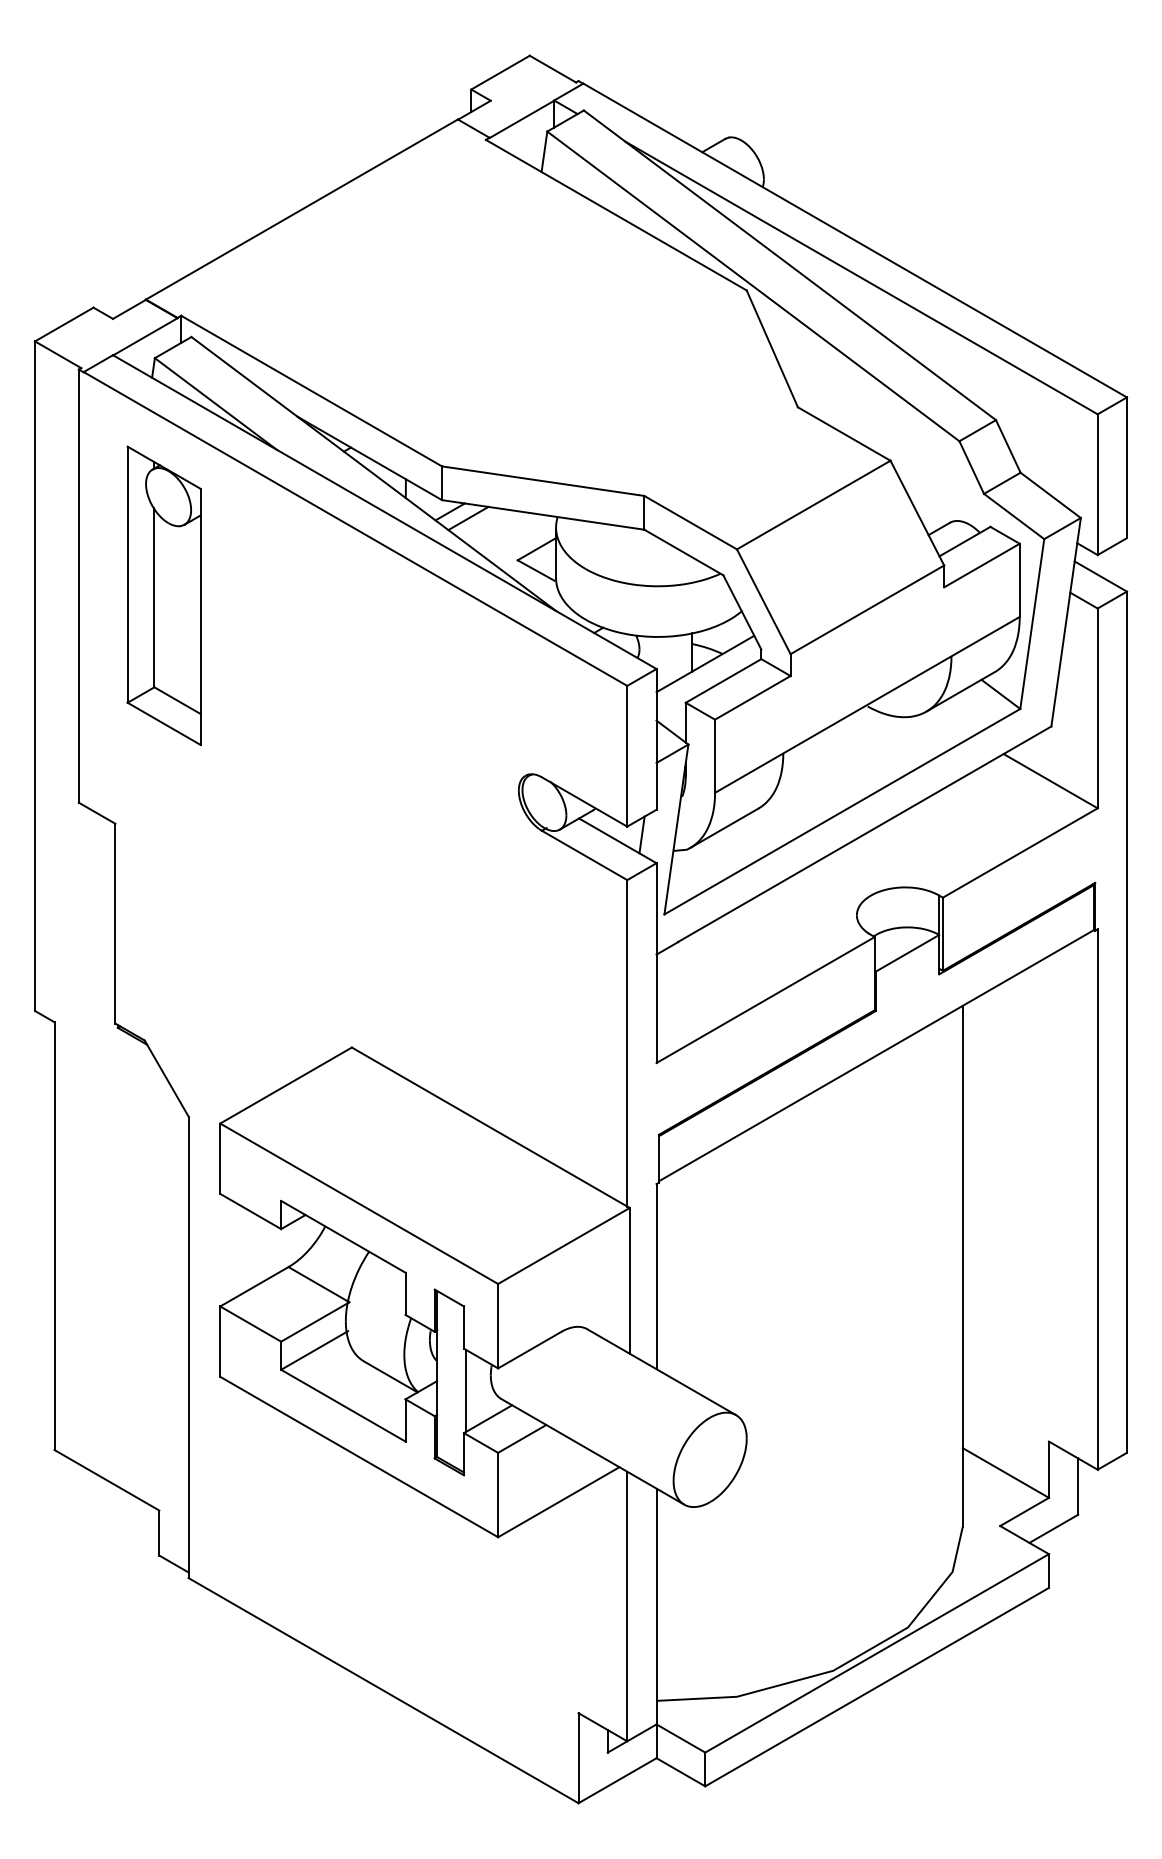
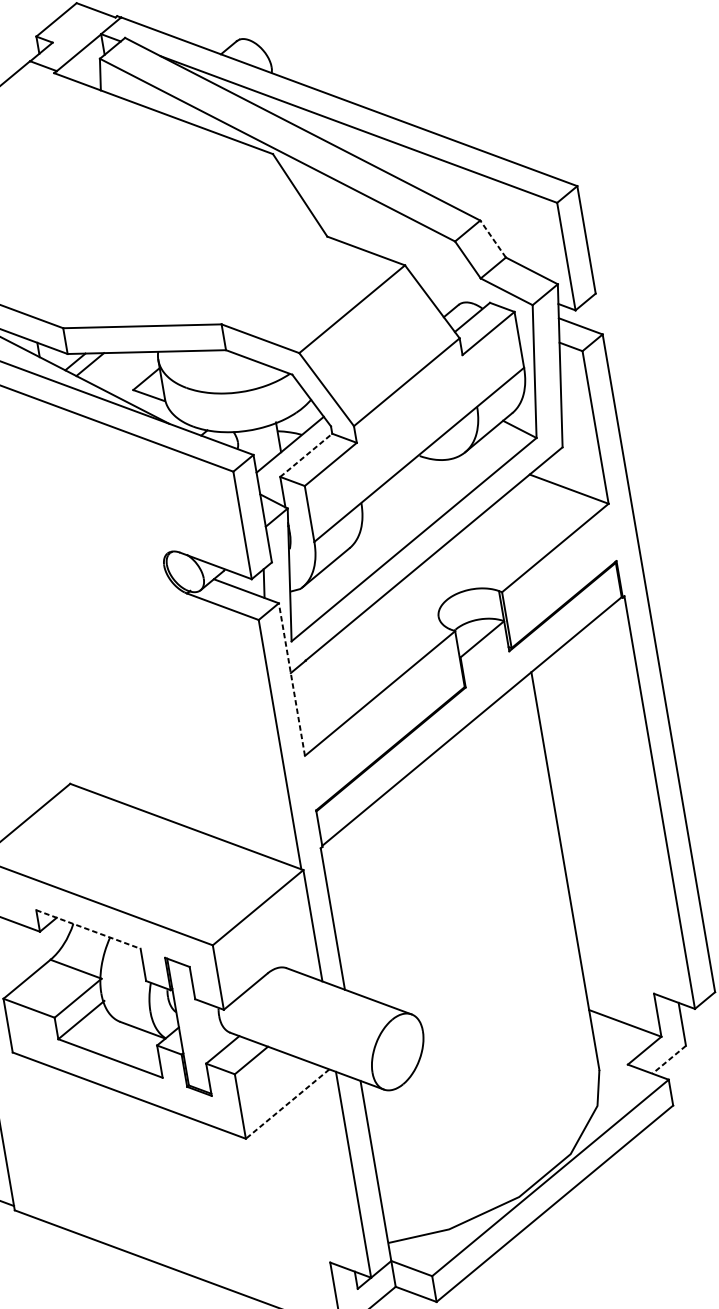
line: (1008, 445) -> (493, 238), solid -> dashed
line: (723, 680) -> (306, 455), solid -> dashed
line: (656, 963) -> (291, 679), solid -> dashed
line: (343, 1236) -> (88, 929), solid -> dashed
line: (466, 1390) -> (202, 1030), removed
line: (558, 1502) -> (287, 1104), solid -> dashed
line: (1053, 1529) -> (669, 1060), solid -> dashed

